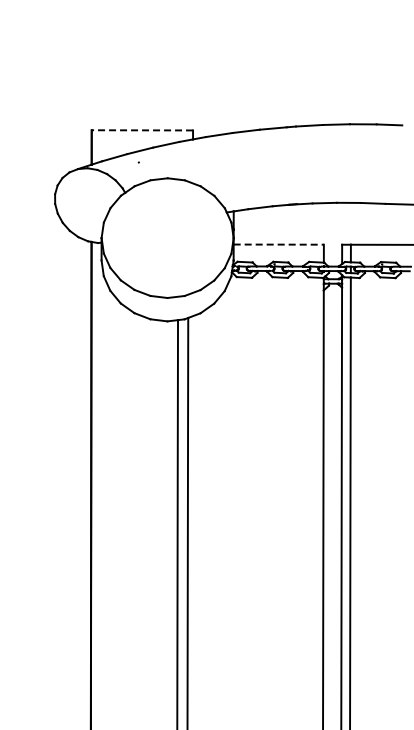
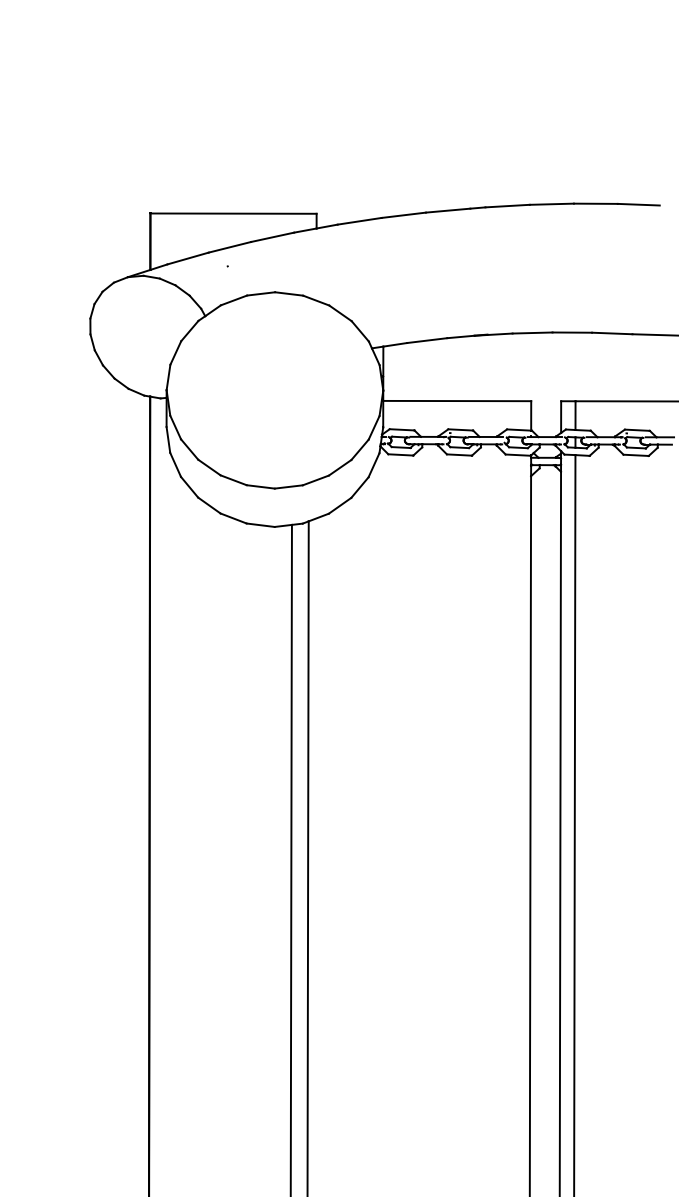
line: (142, 130) -> (233, 213), dashed -> solid
line: (279, 244) -> (458, 400), dashed -> solid

